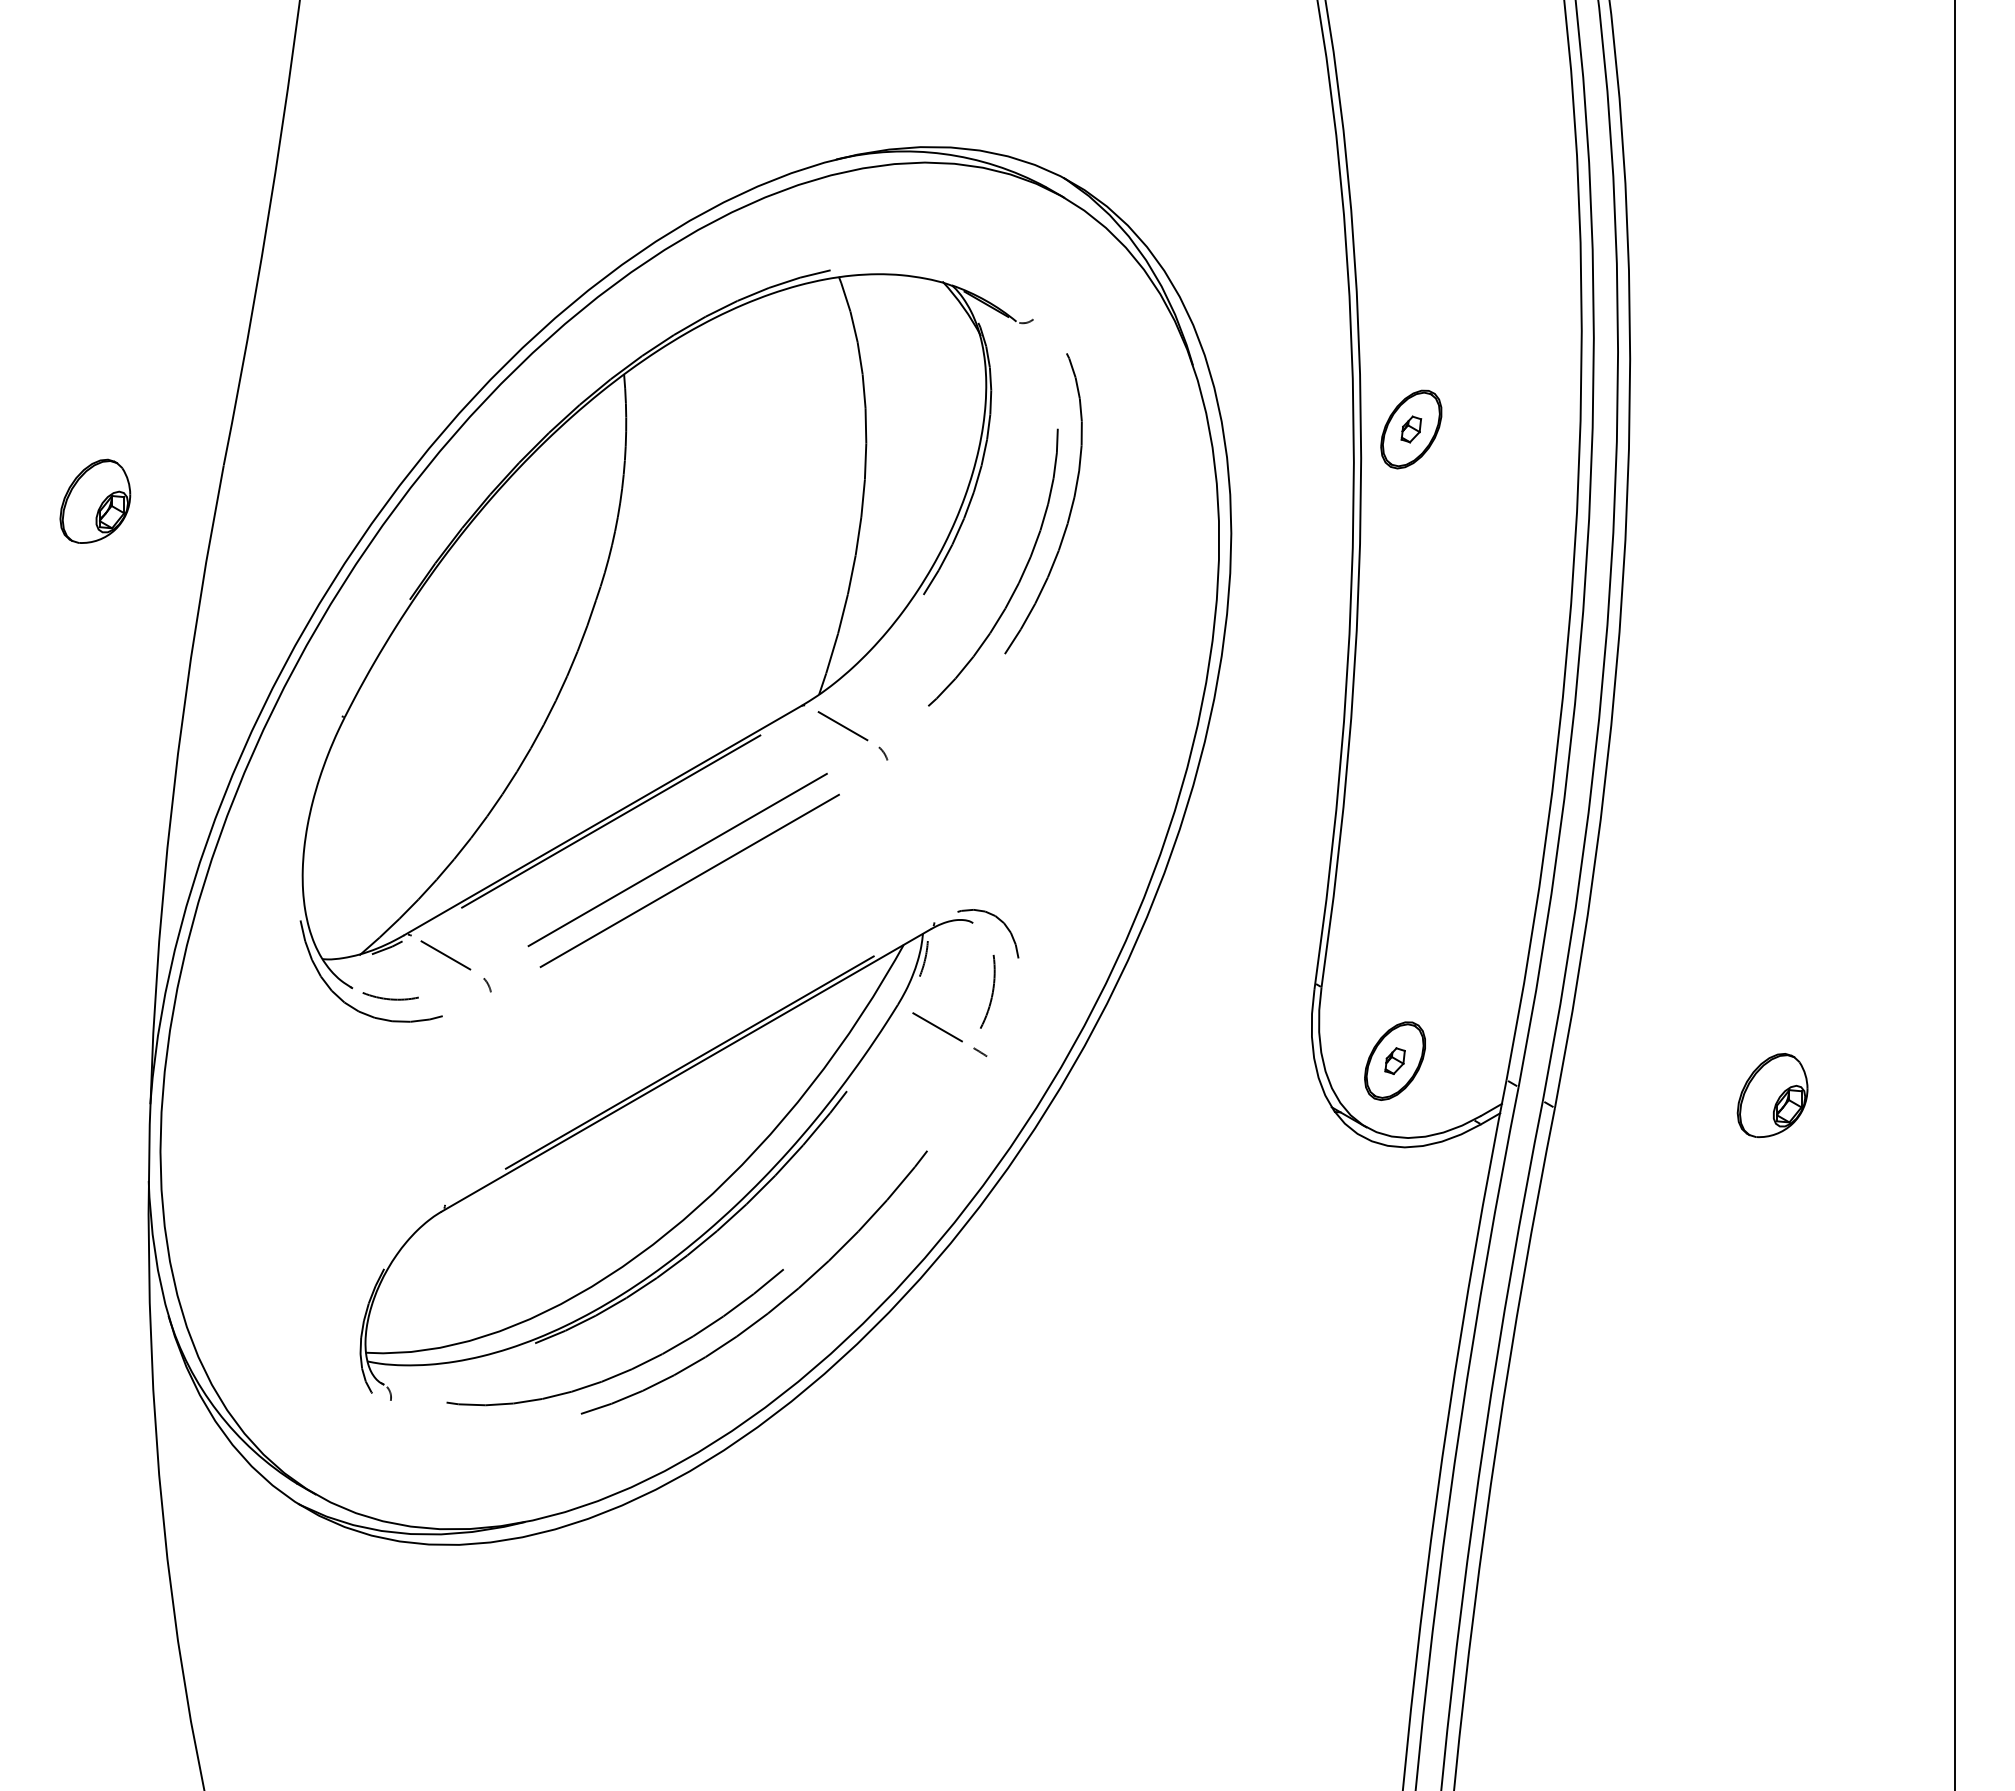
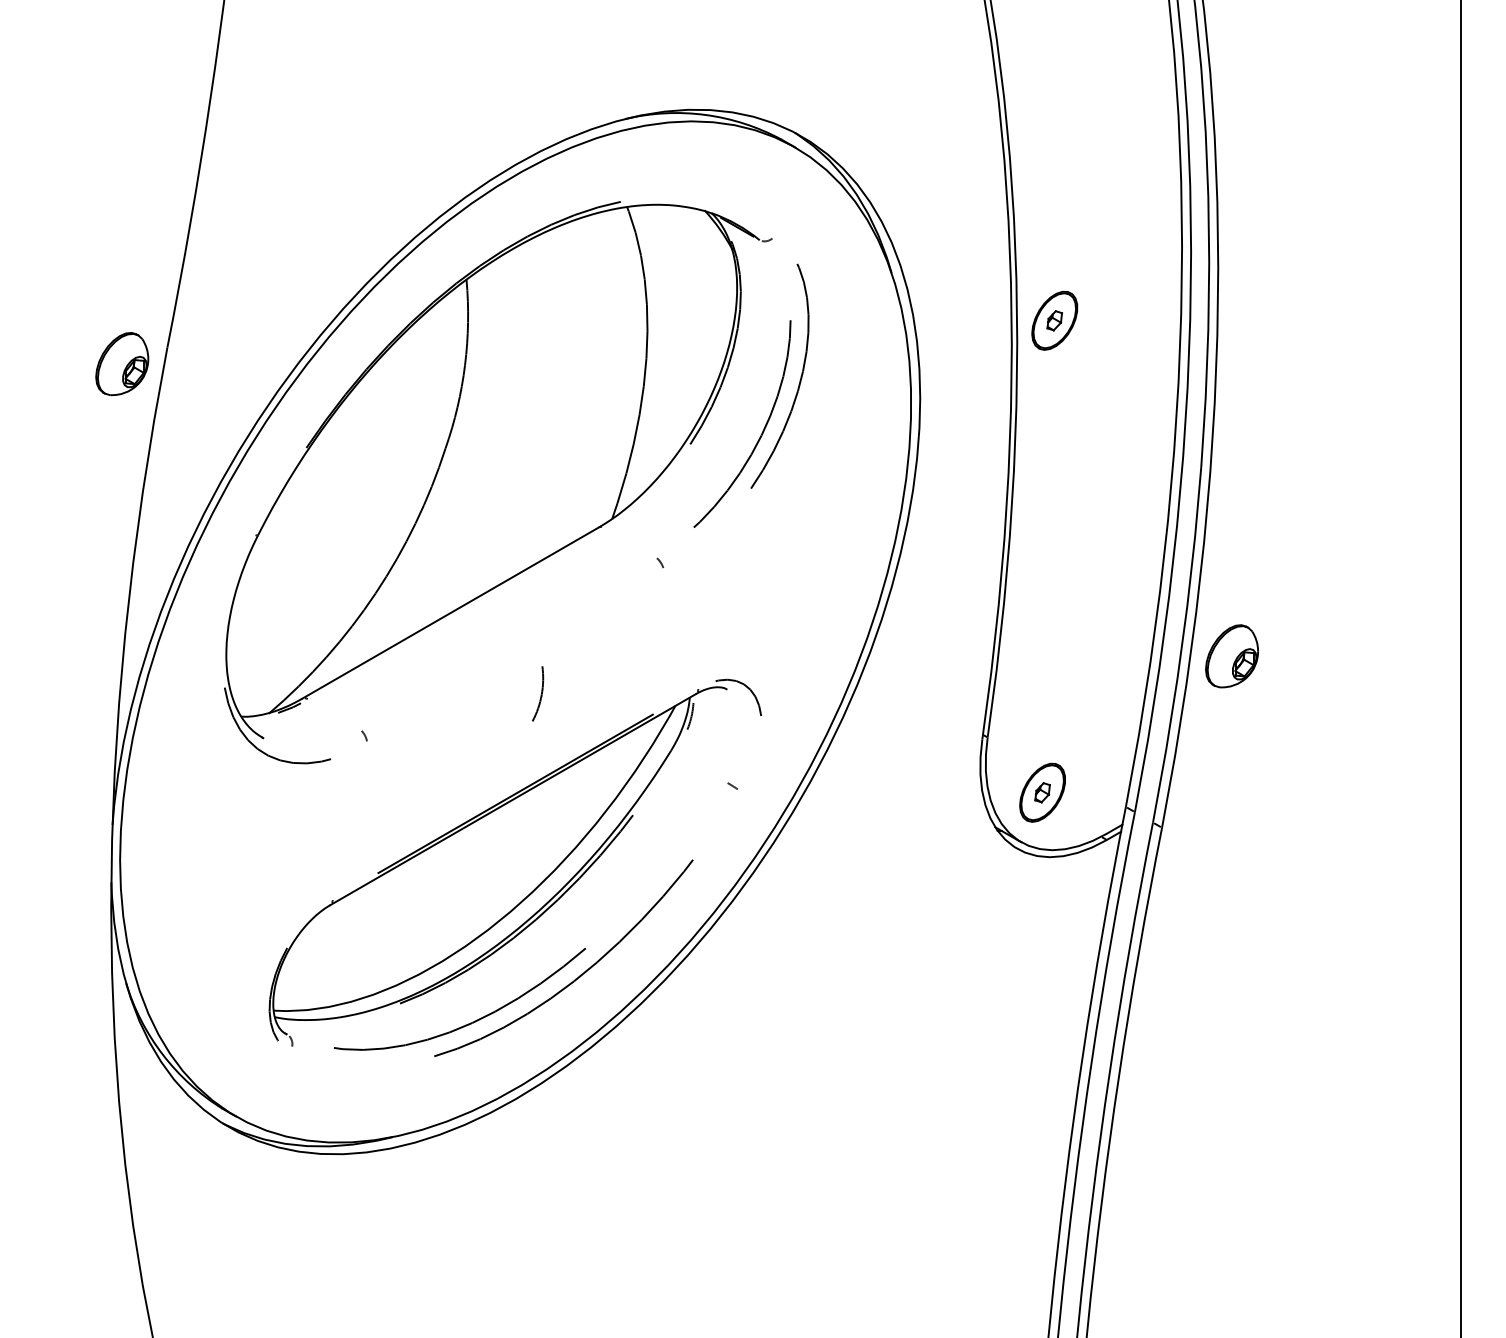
part: (95, 500) -> (122, 363), moved
line: (842, 725) -> (629, 541), removed
line: (611, 821) -> (457, 613), removed
line: (677, 859) -> (506, 642), removed
line: (689, 880) -> (515, 657), removed
line: (445, 954) -> (333, 713), removed
arc: (991, 993) -> (540, 695), moved
arc: (390, 998) -> (291, 745), removed
line: (937, 1026) -> (700, 766), removed
part: (1772, 1095) -> (1231, 656), moved

